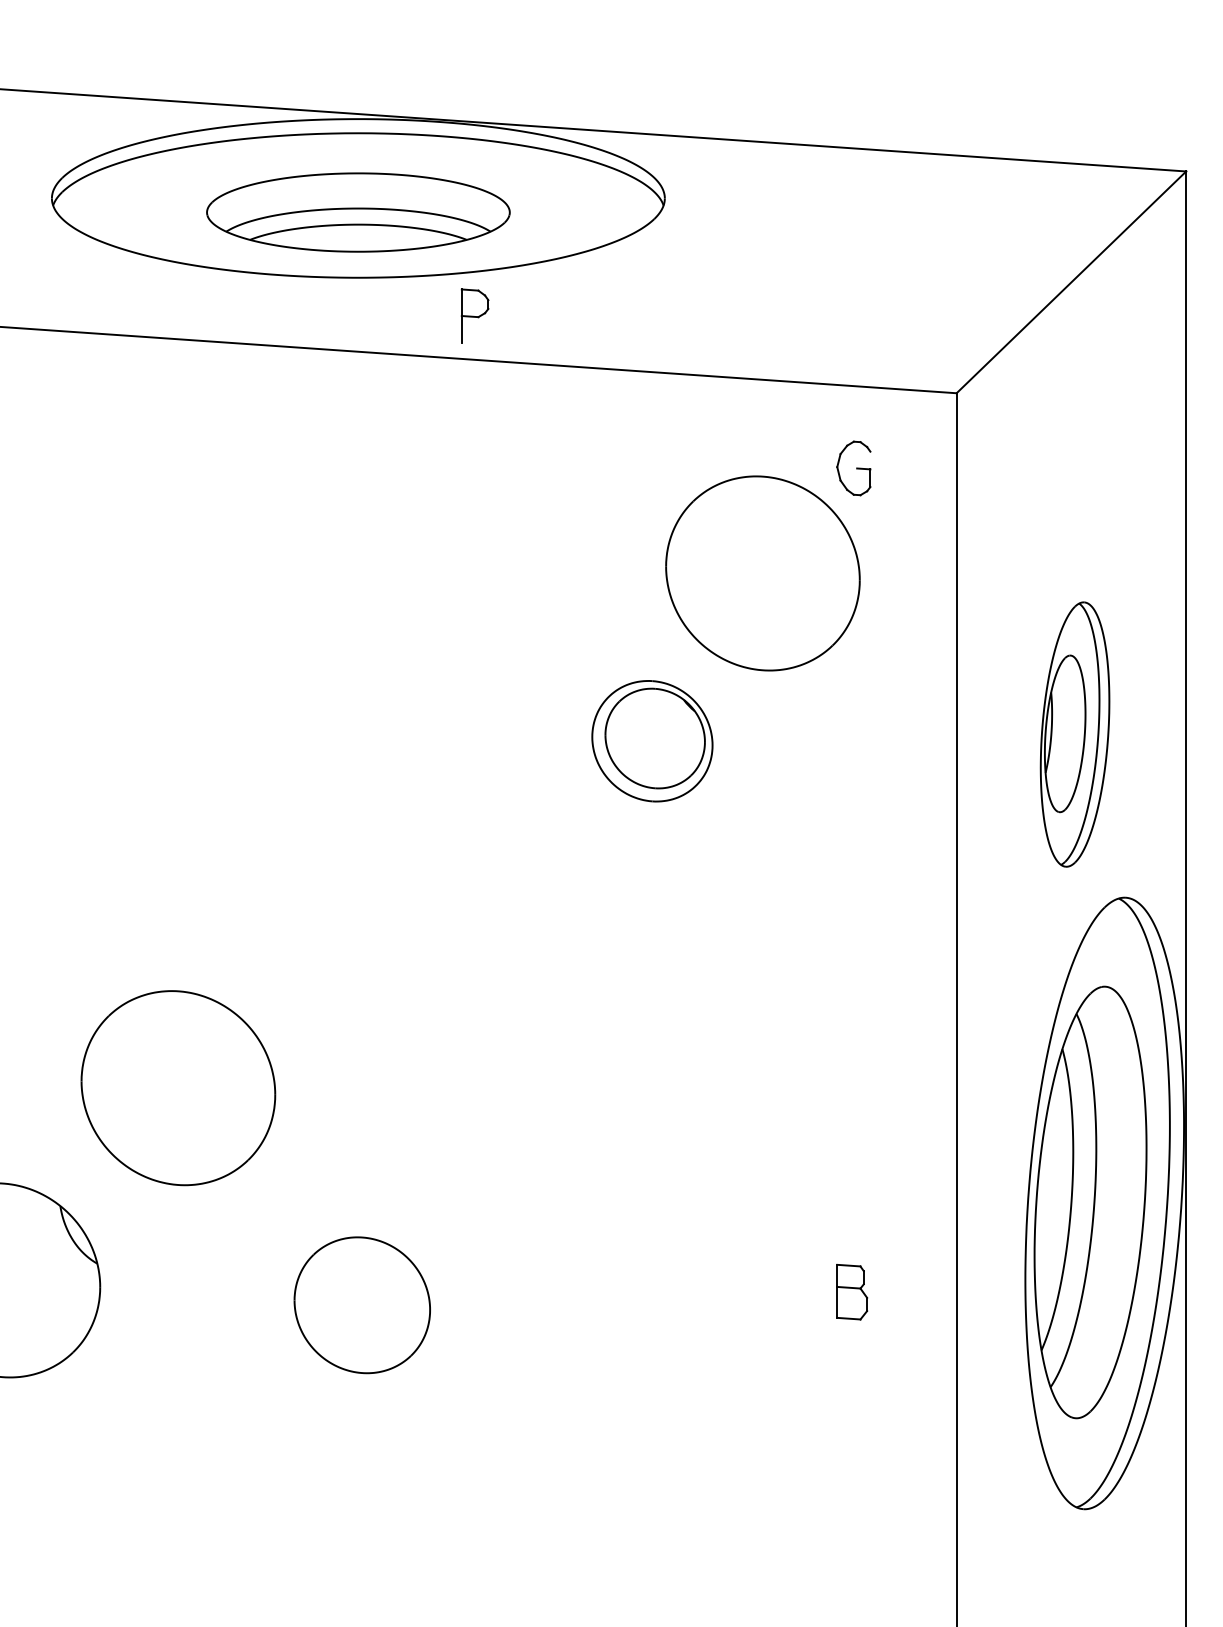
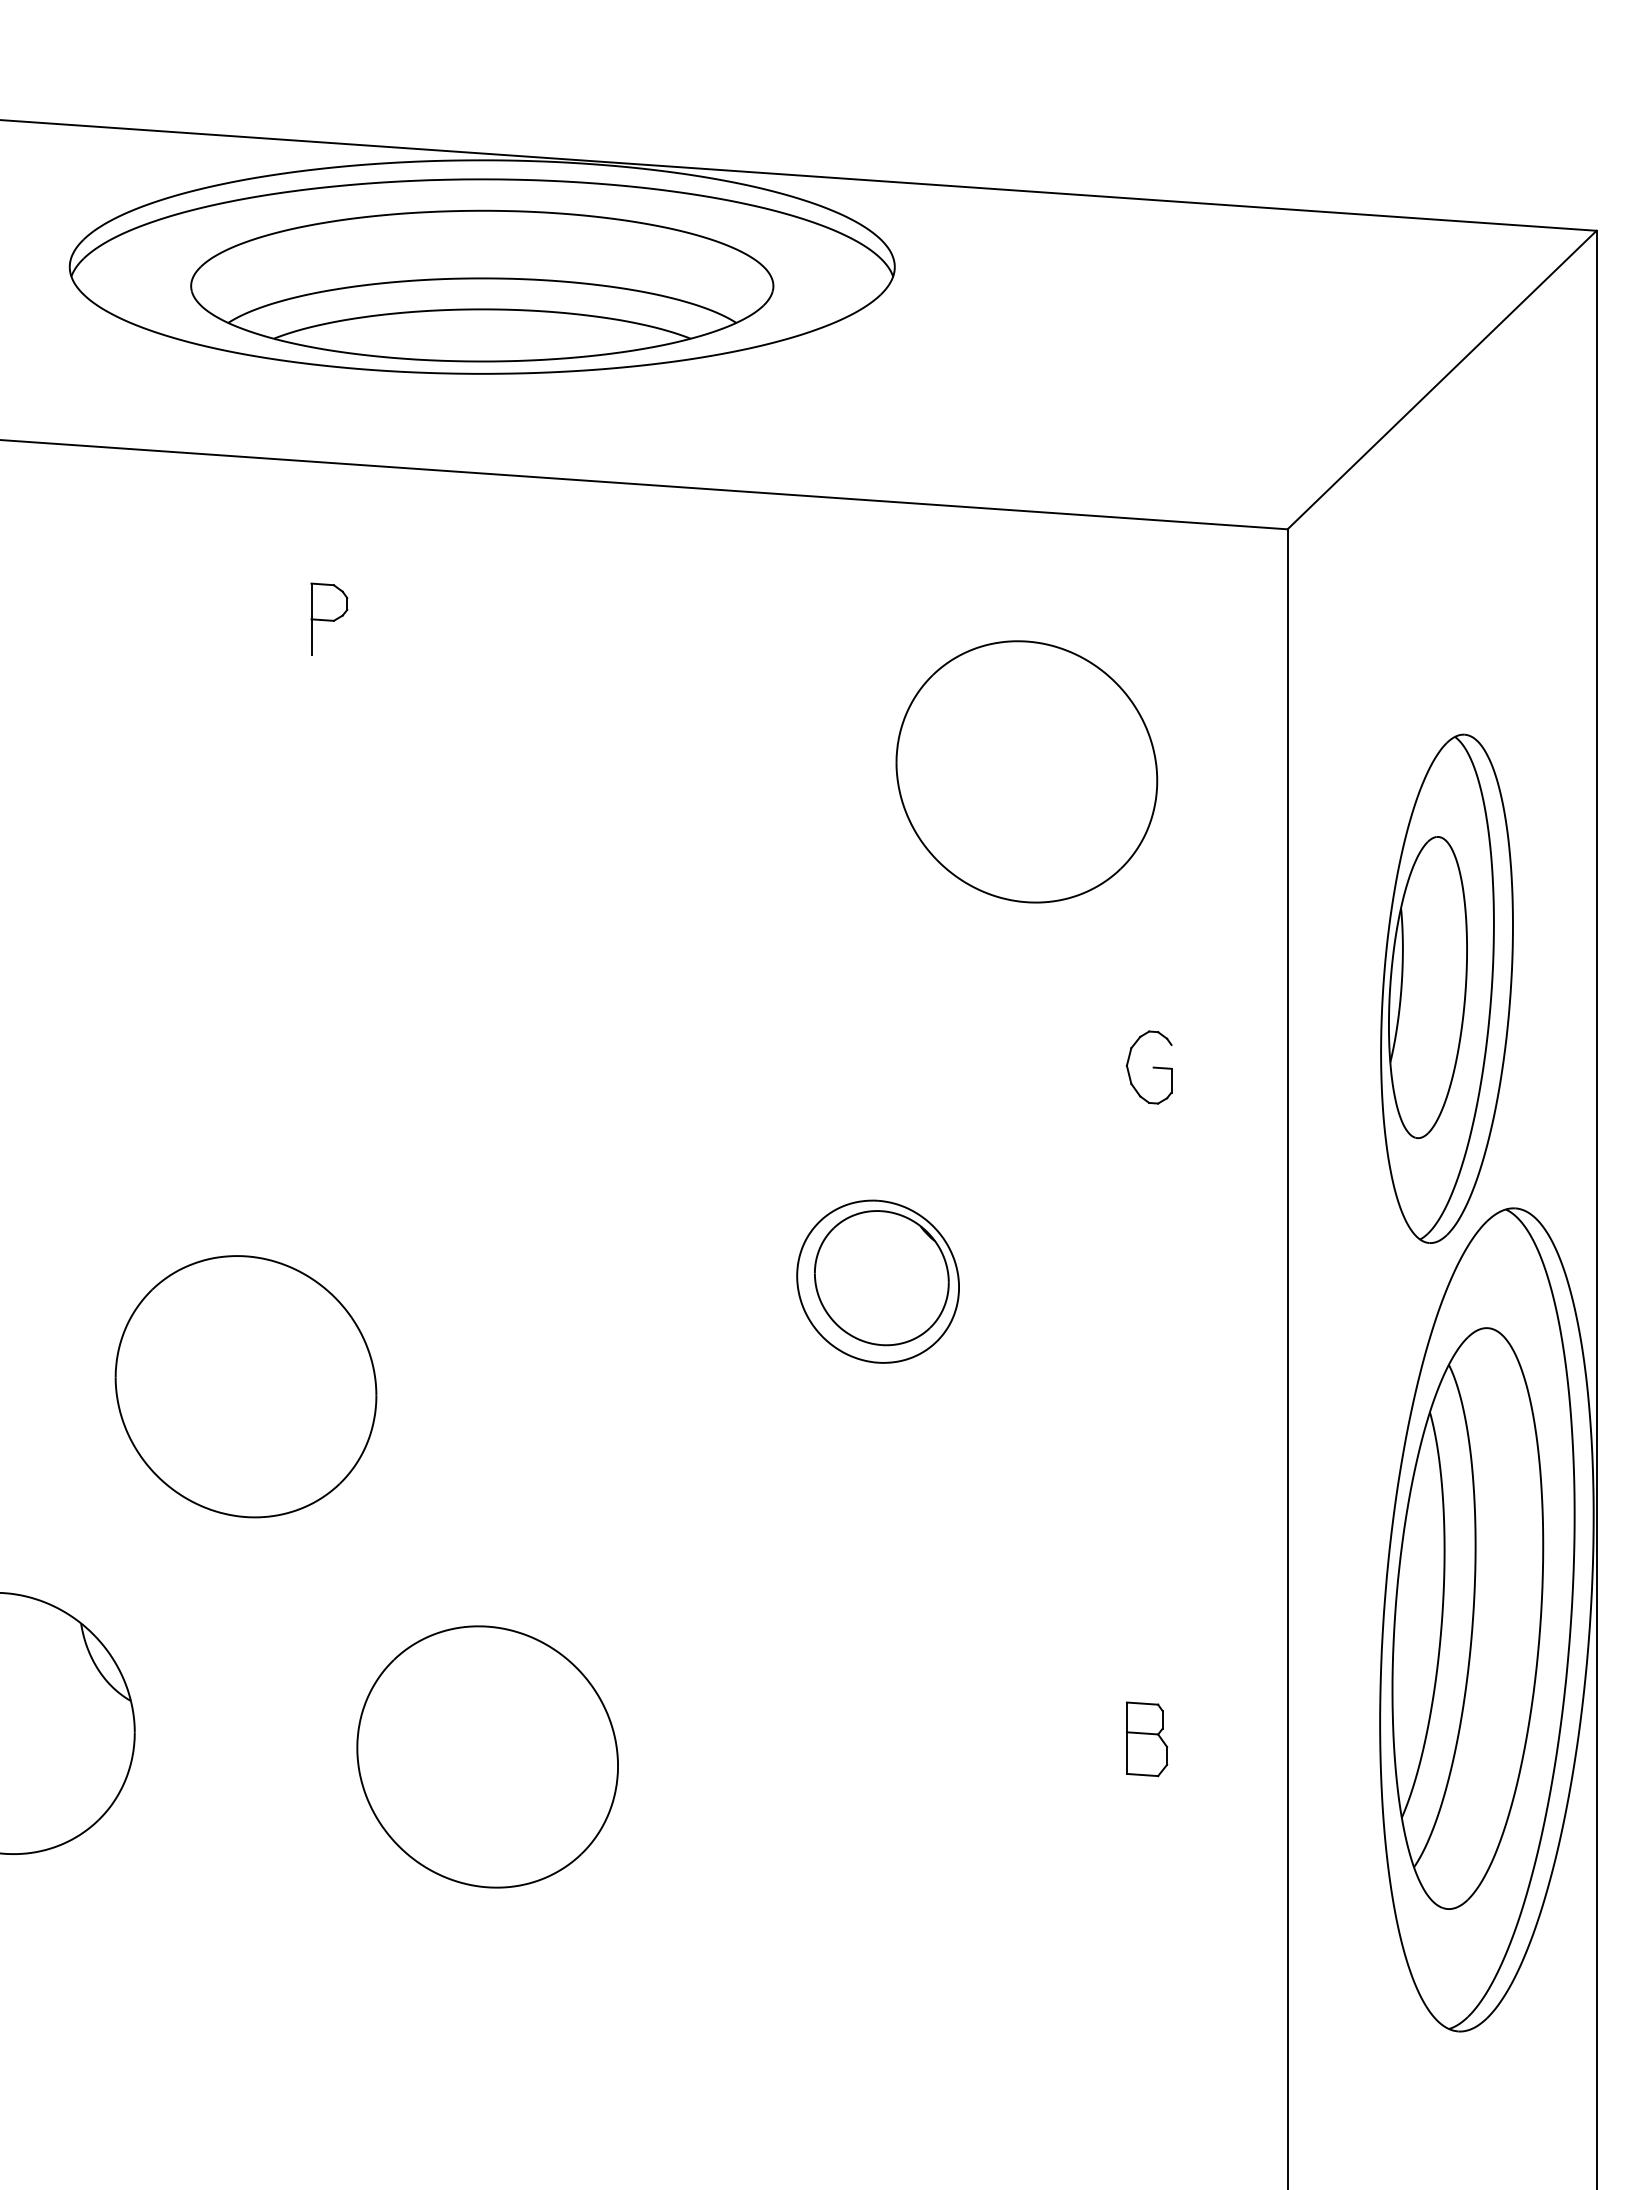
part: (358, 212) -> (482, 285), size x1.43
part: (475, 315) -> (329, 618), moved
part: (853, 468) -> (1148, 1067), moved
part: (1074, 734) -> (1446, 988), size x1.43
part: (651, 741) -> (877, 1281), moved
part: (178, 1088) -> (245, 1386), moved
part: (362, 1304) -> (487, 1756), size x1.43

